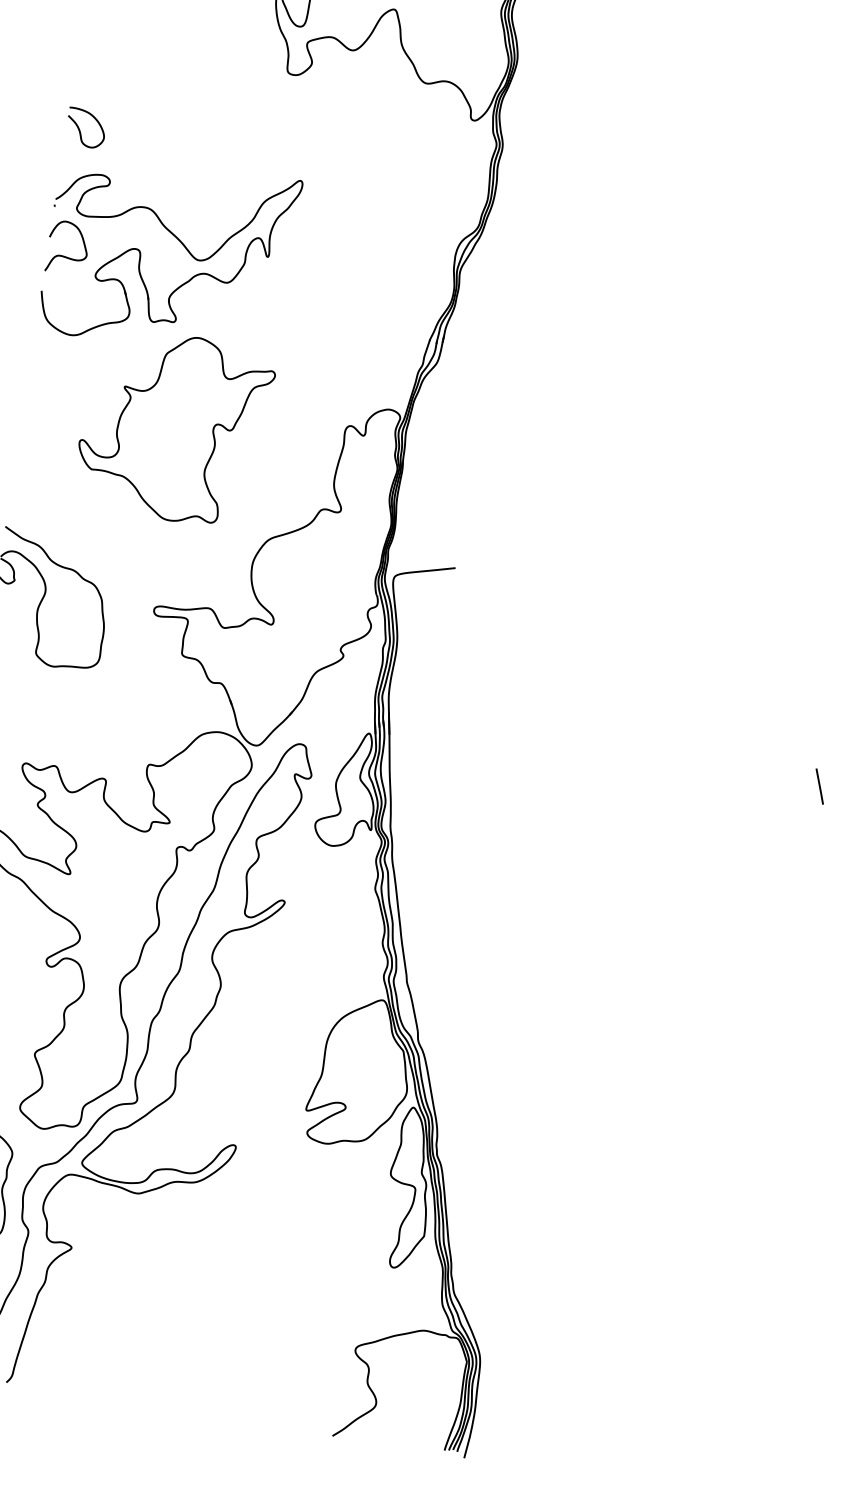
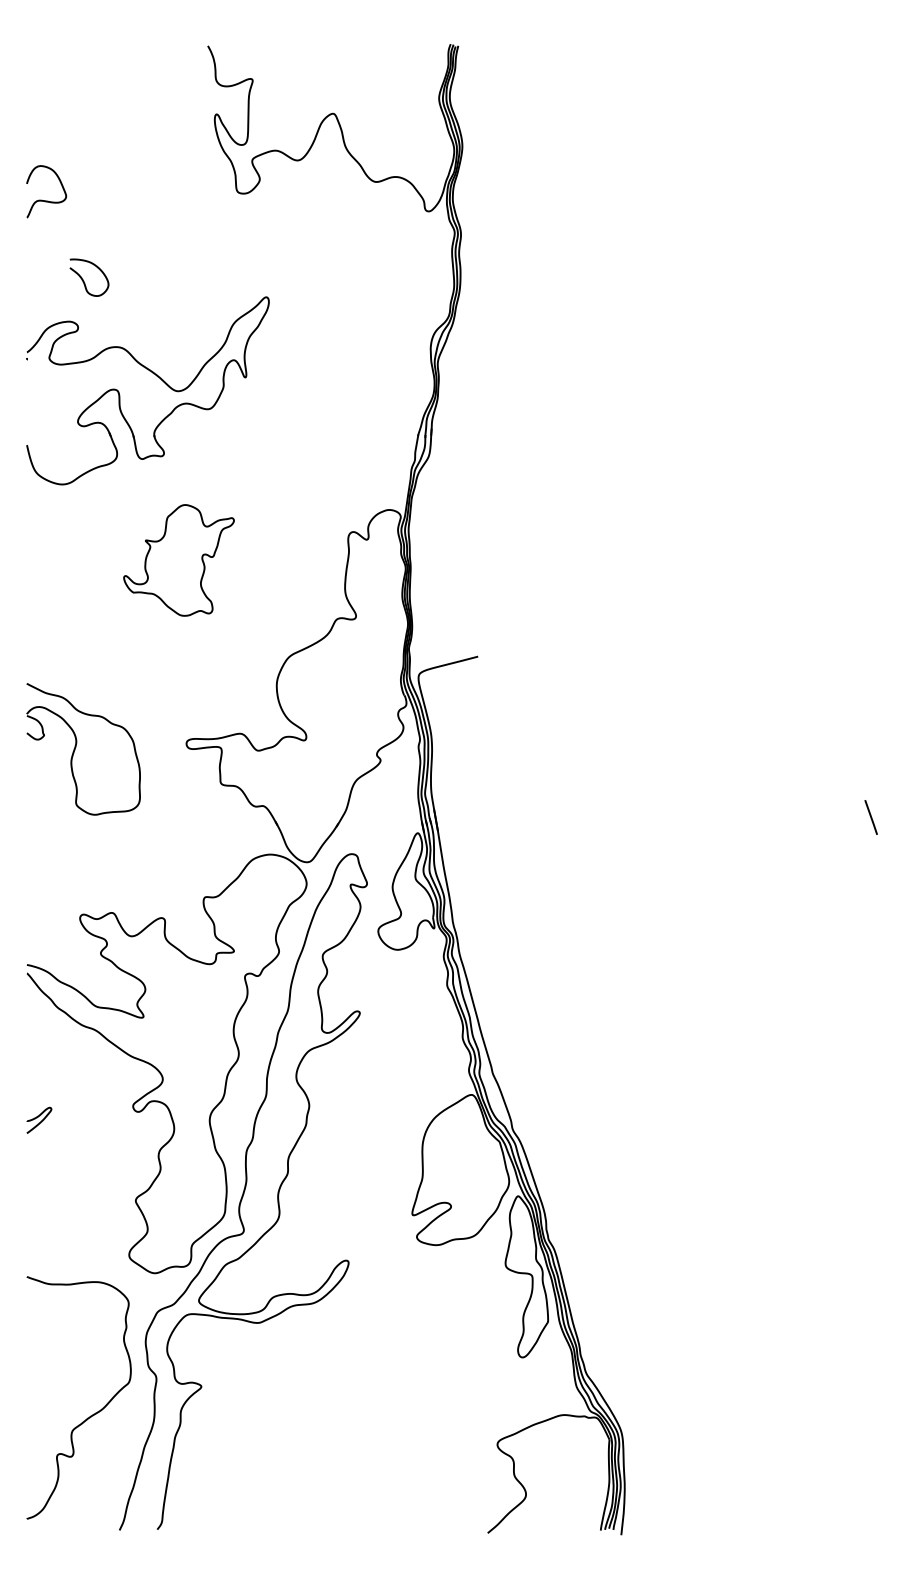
curve: (80, 129) -> (83, 279), moved
curve: (62, 254) -> (42, 199), moved
part: (173, 427) -> (178, 560), size x0.6

